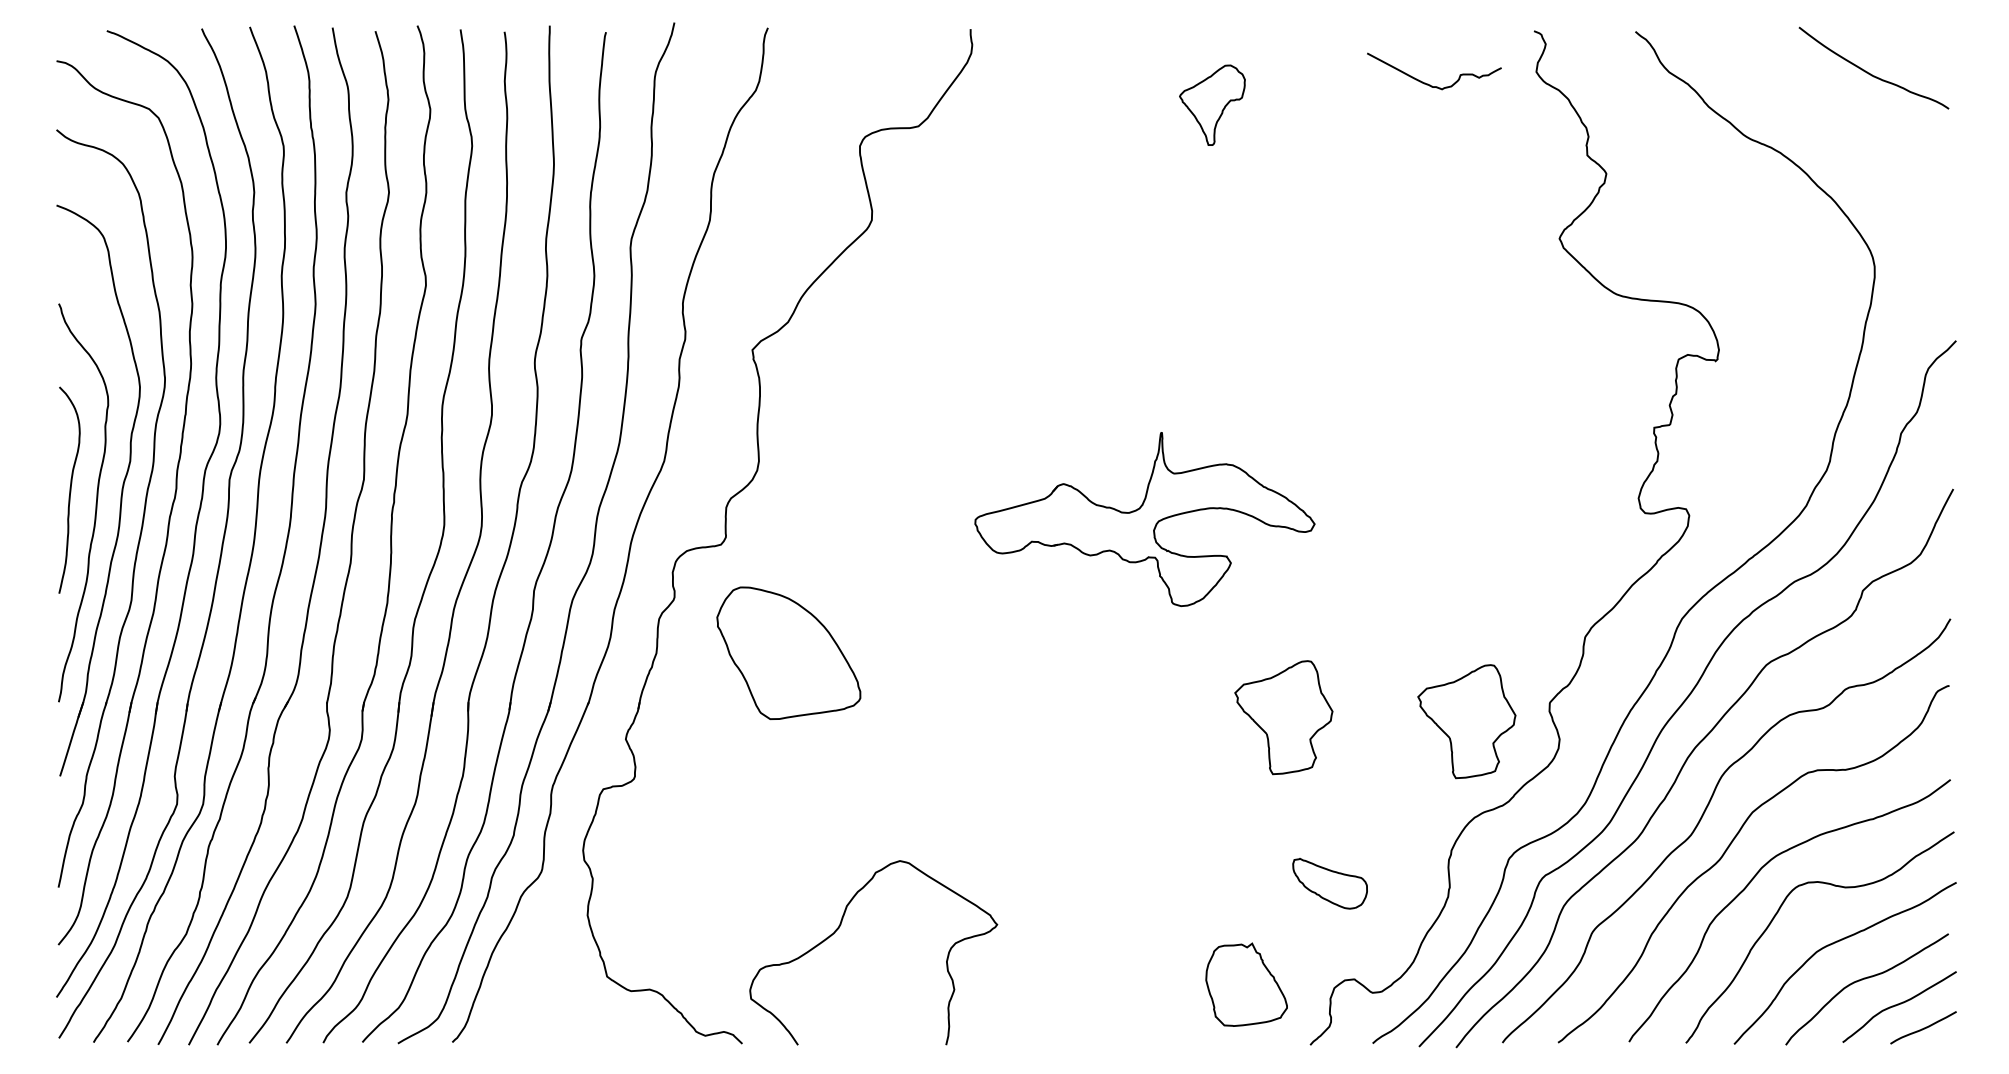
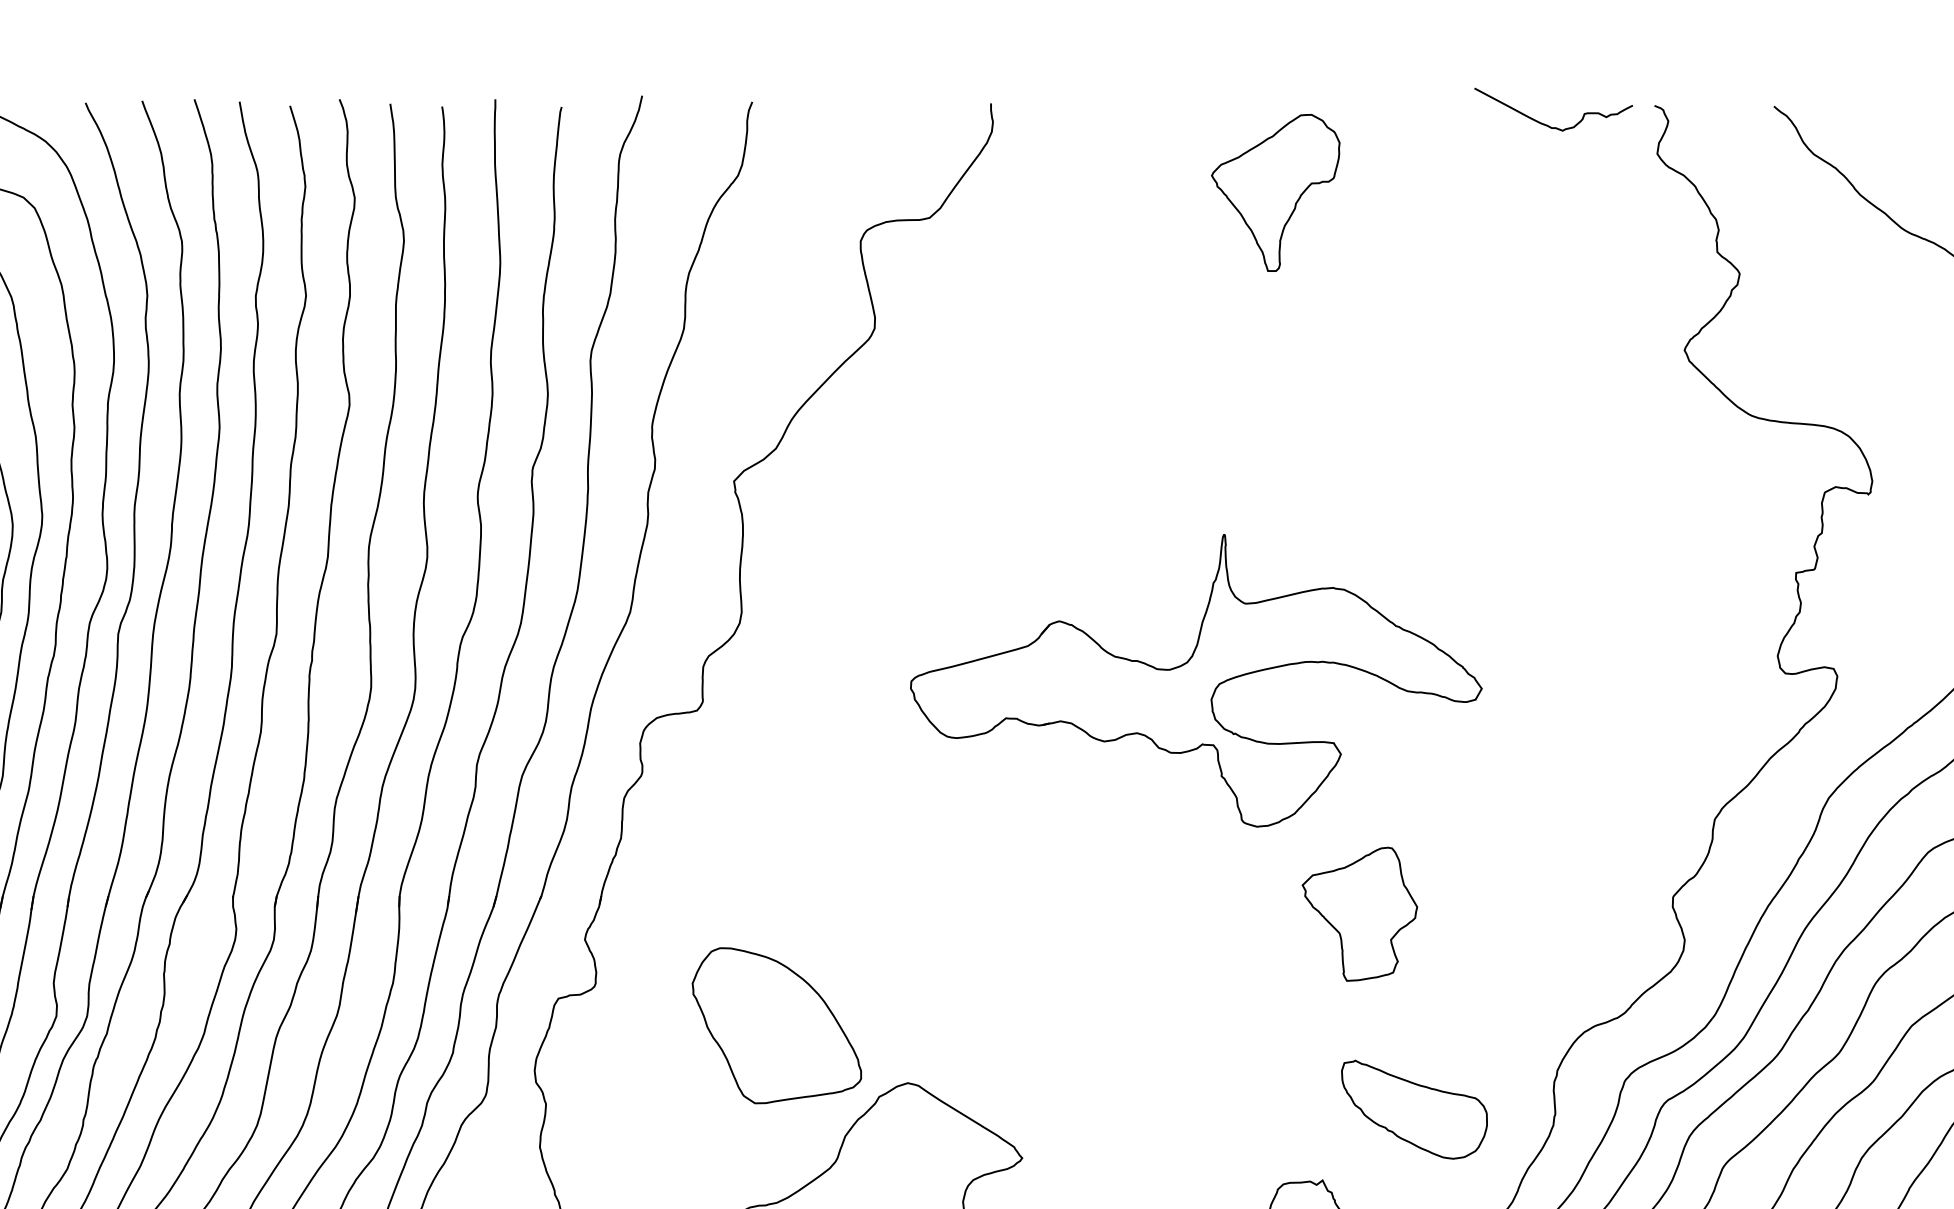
curve: (1428, 83) -> (1546, 123), moved
part: (1212, 105) -> (1275, 193), size x1.67
part: (1144, 519) -> (1195, 680), size x1.43
part: (788, 653) -> (776, 1025), moved
part: (1466, 721) -> (1575, 918), removed
part: (1329, 883) -> (1413, 1109), size x1.67

